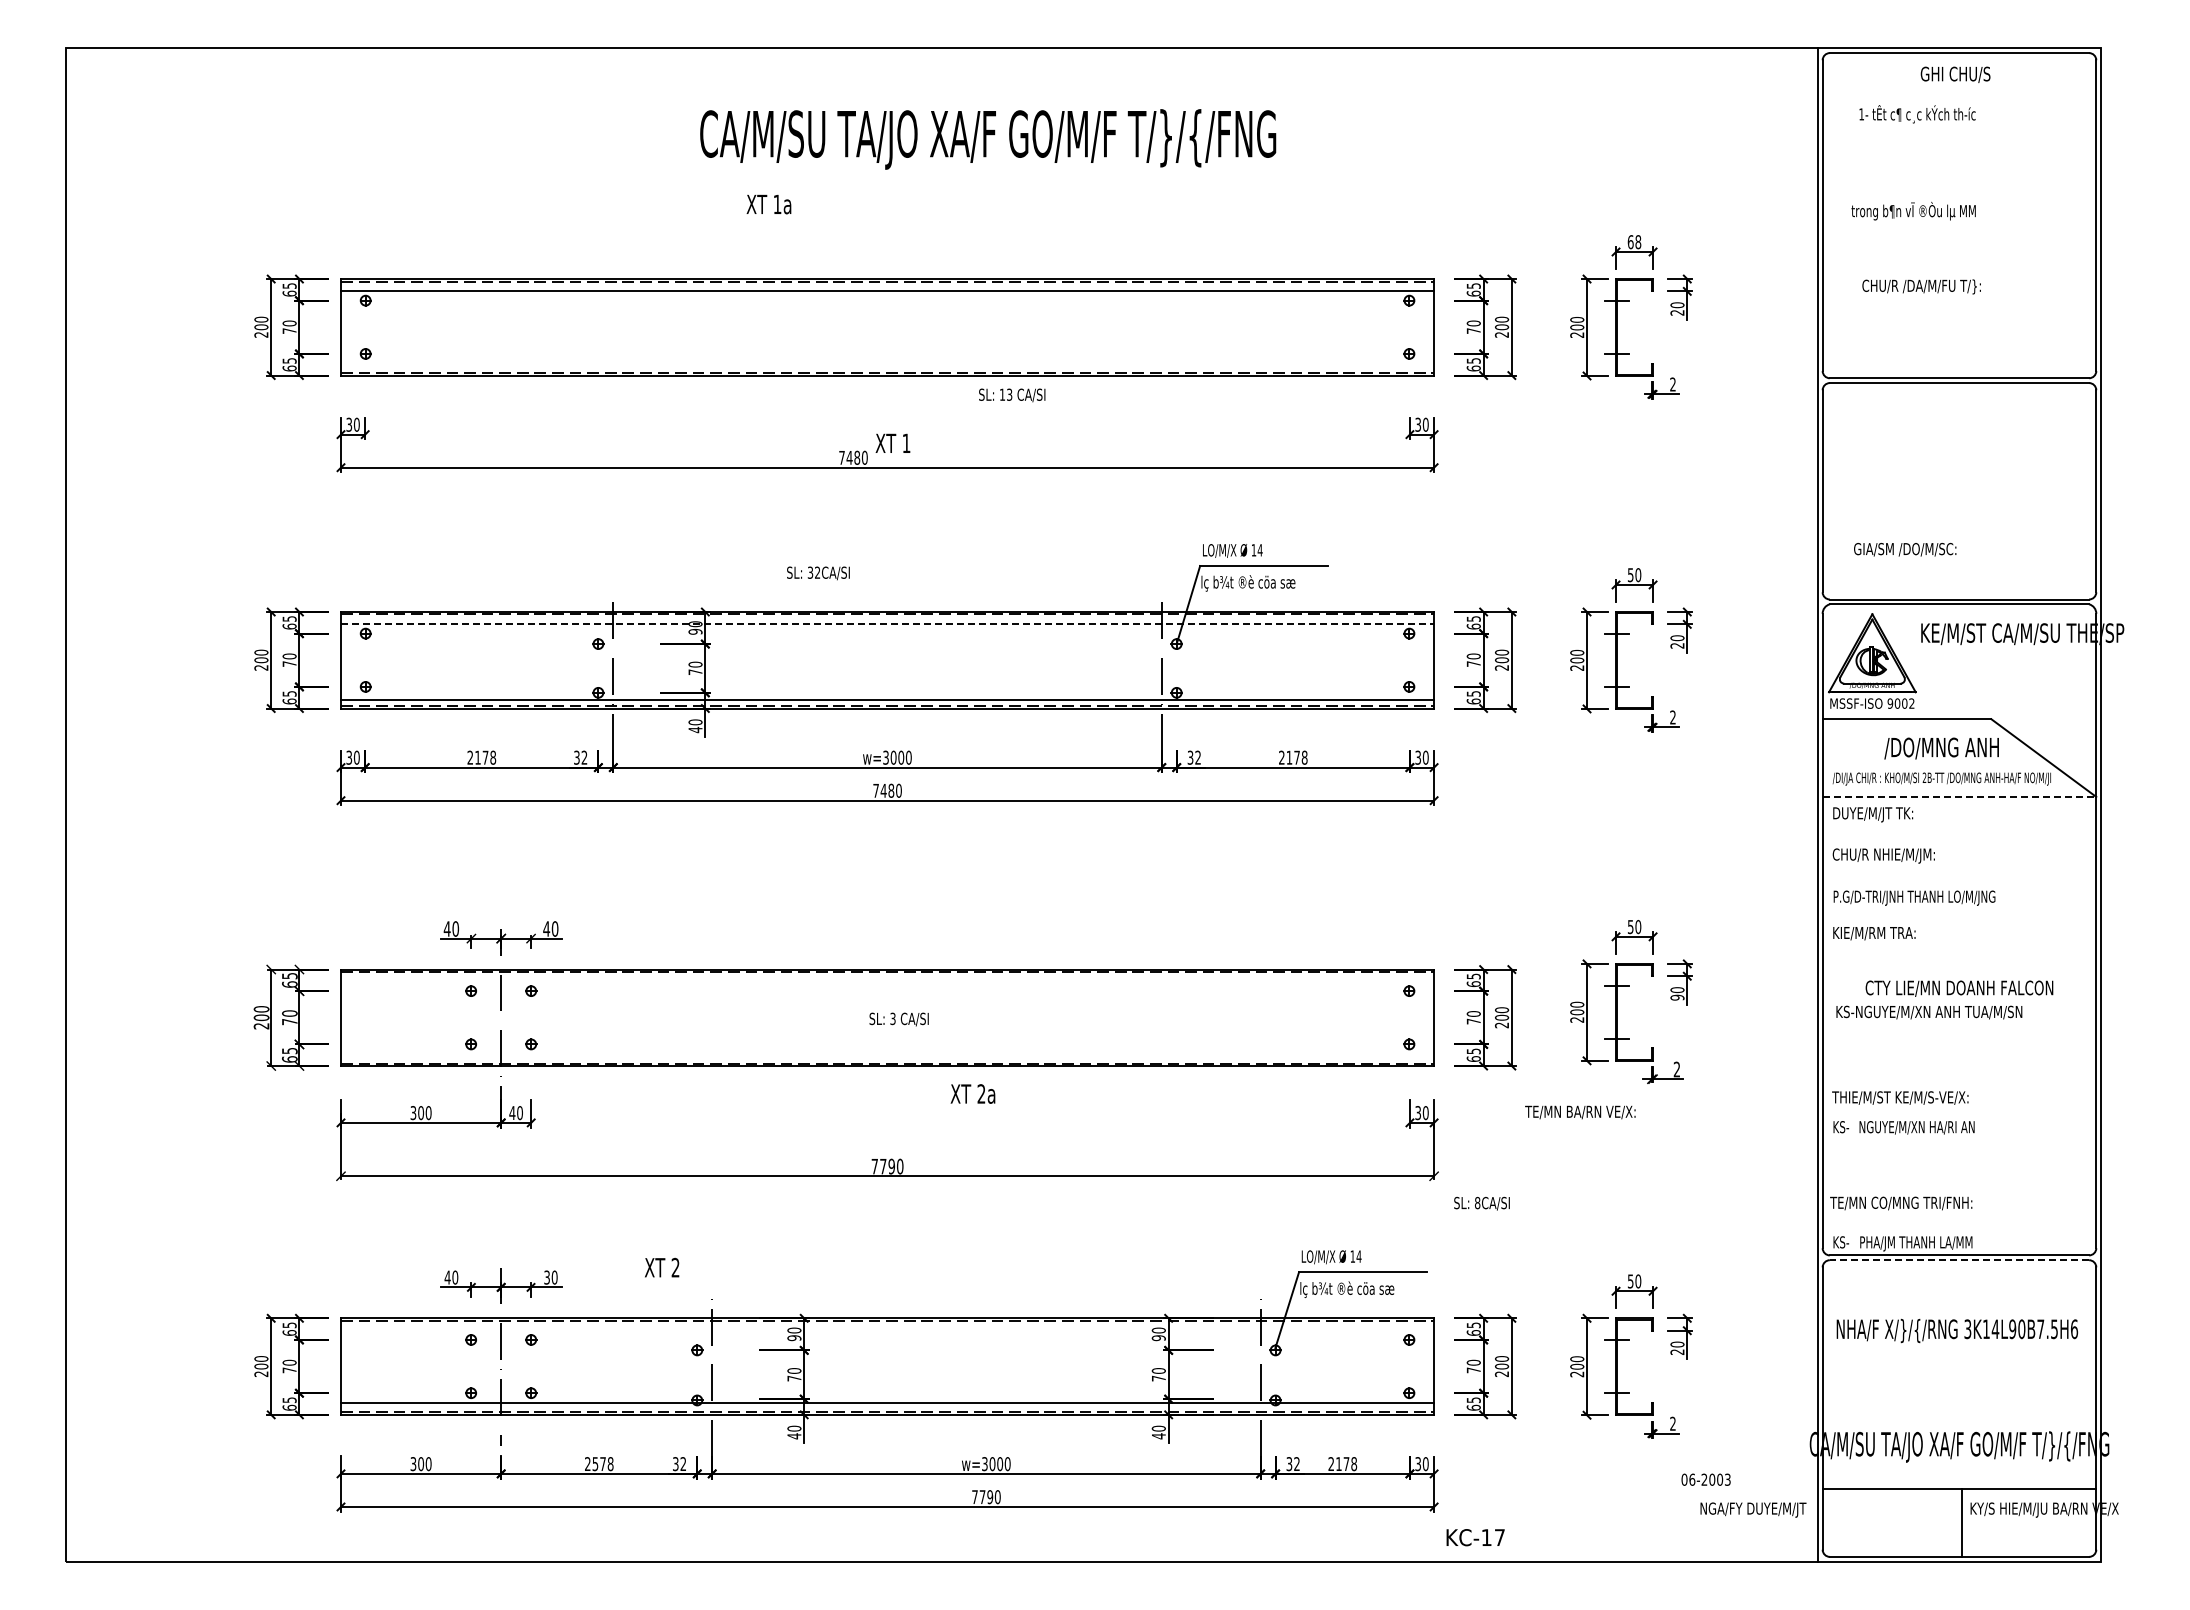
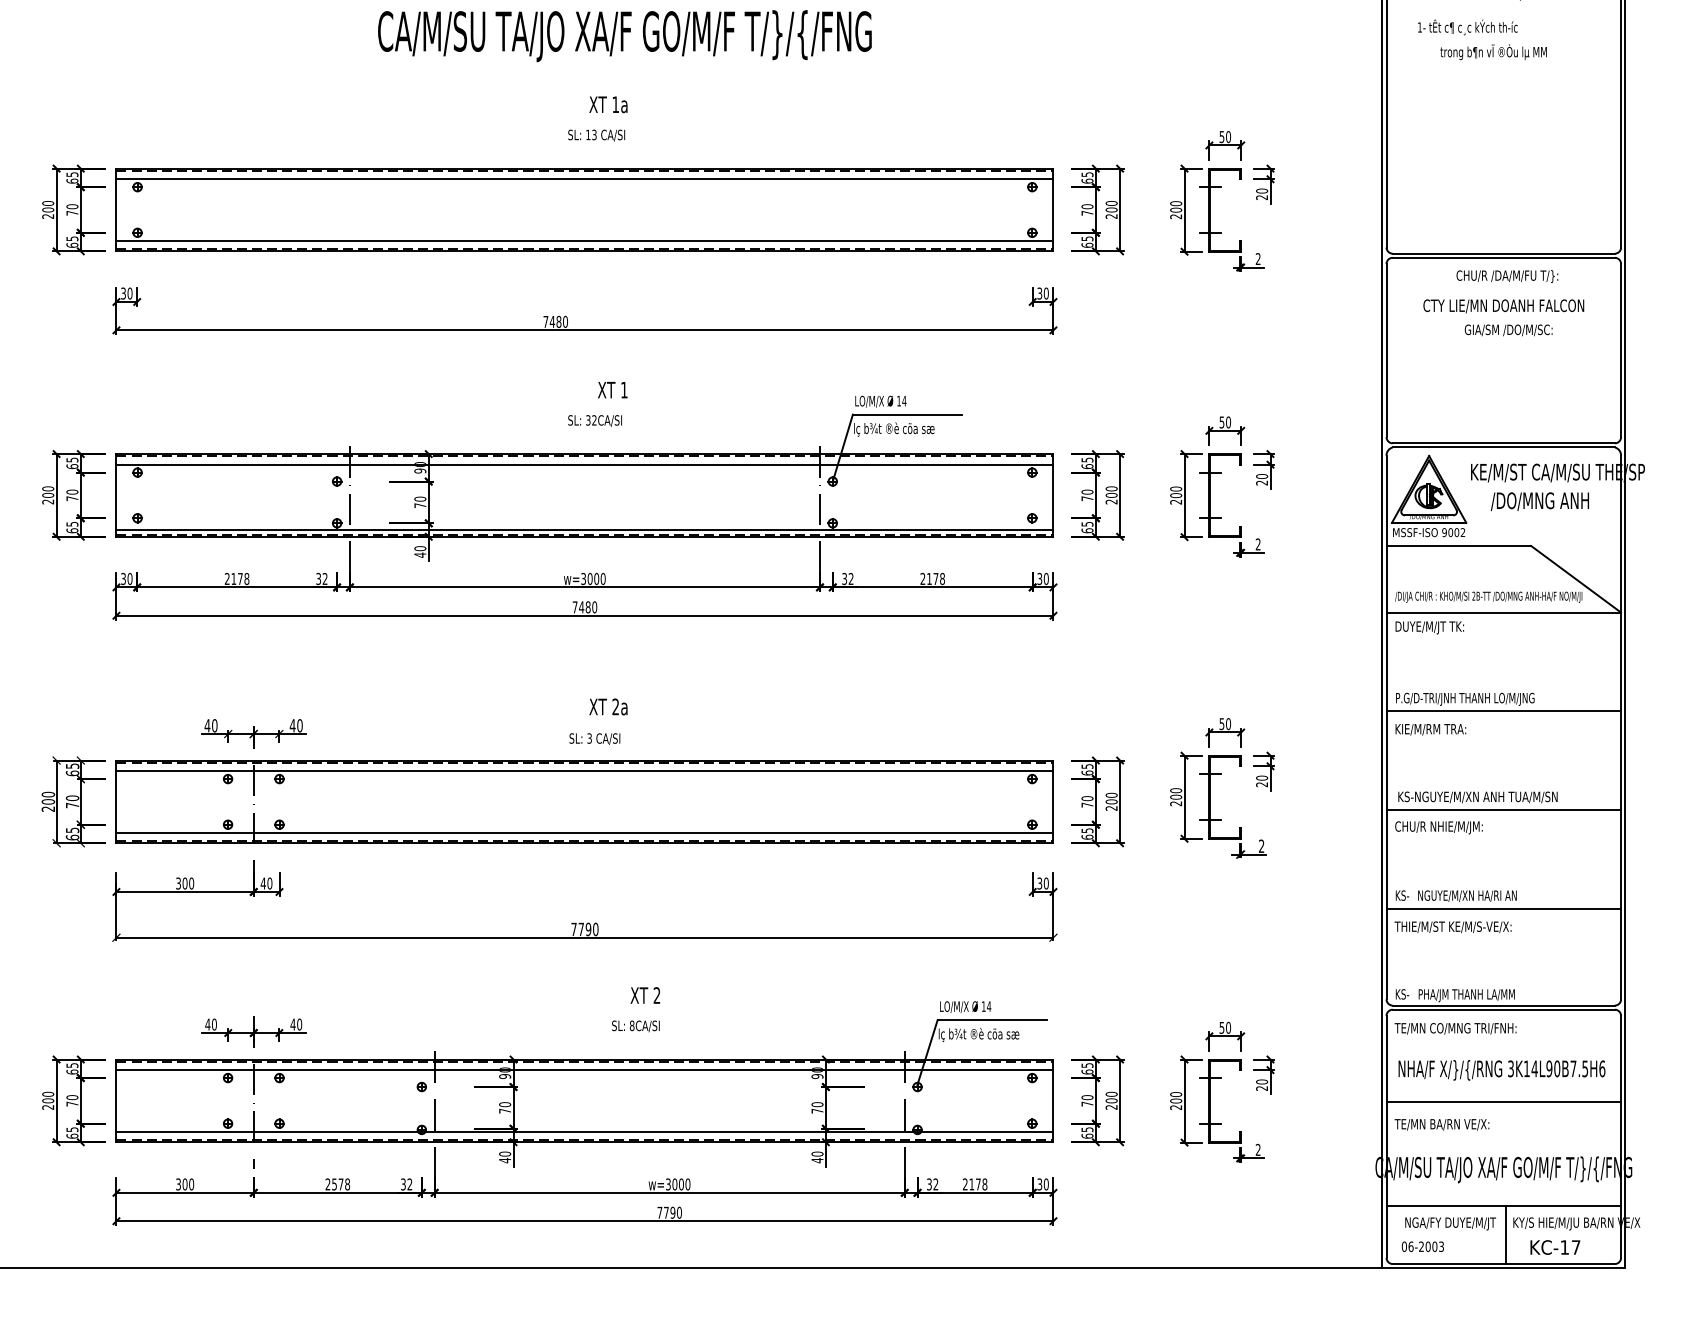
text: (988, 139) -> (625, 36), moved
text: (768, 204) -> (608, 104), moved
text: (1913, 210) -> (1493, 51), moved
text: (1634, 242) -> (1225, 137), 68 -> 50
text: (1921, 286) -> (1507, 276), moved
line: (887, 363) -> (584, 241), added
text: (1012, 395) -> (596, 135), moved
text: (892, 442) -> (612, 389), moved
text: (1905, 549) -> (1508, 330), moved
text: (818, 573) -> (595, 421), moved
line: (887, 624) -> (584, 464), dashed -> solid
text: (1941, 748) -> (1539, 501), moved
line: (1959, 796) -> (1503, 612), dashed -> solid
text: (1883, 855) -> (1438, 827), moved
line: (1959, 912) -> (1503, 711), added
line: (887, 981) -> (584, 770), added
text: (1959, 988) -> (1503, 306), moved
text: (1677, 997) -> (1262, 784), 90 -> 20
text: (898, 1019) -> (594, 739), moved
line: (1959, 1027) -> (1503, 810), added
line: (887, 1053) -> (584, 832), added
text: (972, 1093) -> (608, 706), moved
text: (1900, 1097) -> (1453, 926), moved
text: (1580, 1112) -> (1442, 1124), moved
line: (1959, 1142) -> (1503, 908), added
text: (1481, 1203) -> (635, 1026), moved
text: (1901, 1203) -> (1455, 1028), moved
line: (1959, 1260) -> (1503, 1009), dashed -> solid
text: (662, 1267) -> (645, 995), moved
text: (547, 1277) -> (293, 1024), 30 -> 40
line: (887, 1330) -> (584, 1069), added
line: (1959, 1368) -> (1503, 1102), added
text: (1705, 1479) -> (1422, 1246), moved
text: (1753, 1509) -> (1450, 1223), moved
text: (1475, 1537) -> (1555, 1247), moved

